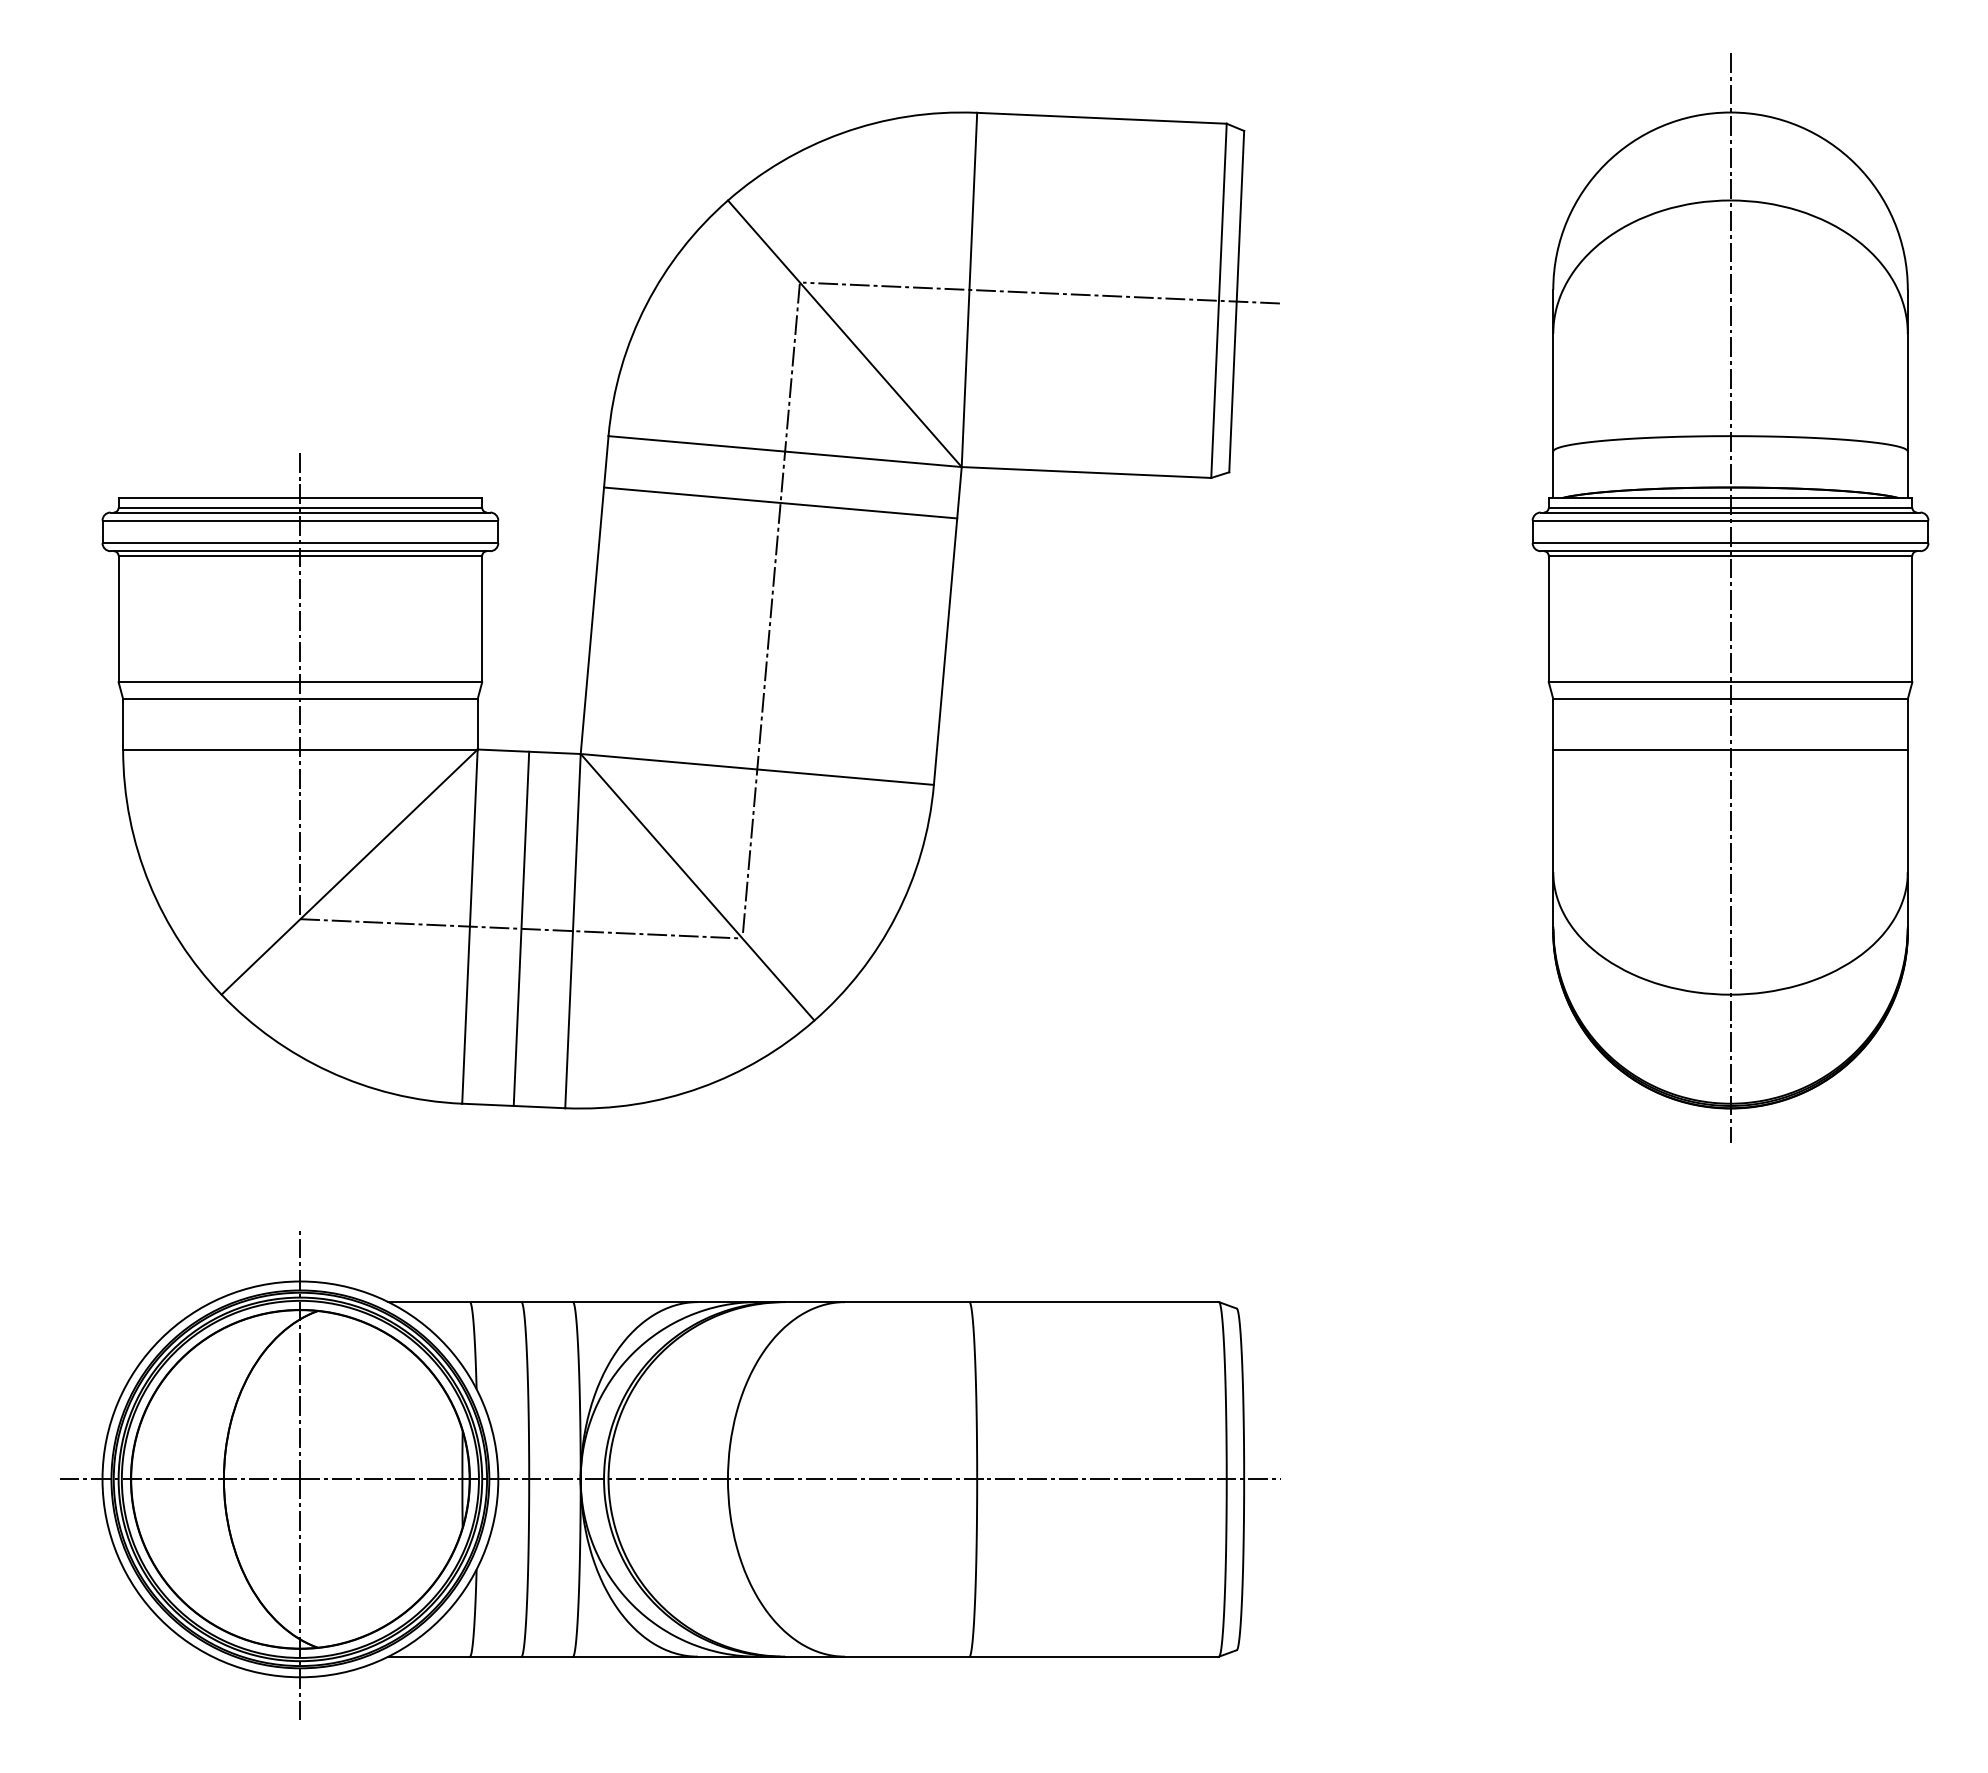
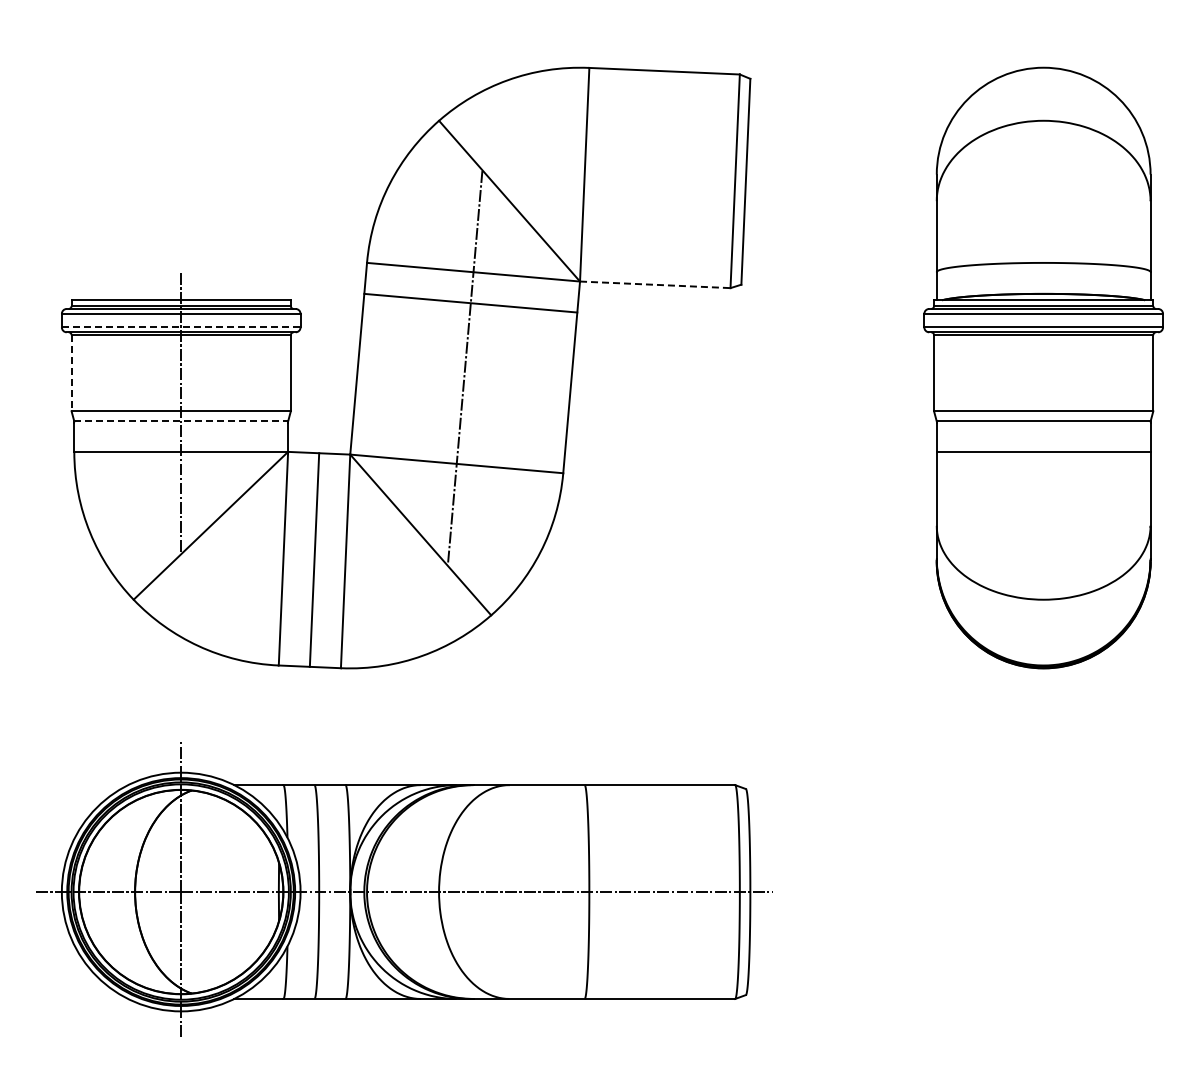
line: (1040, 292) -> (627, 176), removed
line: (1086, 471) -> (655, 284), solid -> dashed
line: (300, 543) -> (181, 327), solid -> dashed
line: (1730, 596) -> (1043, 359), removed
line: (118, 619) -> (71, 373), solid -> dashed
line: (300, 699) -> (181, 421), solid -> dashed
line: (519, 927) -> (313, 559), removed

